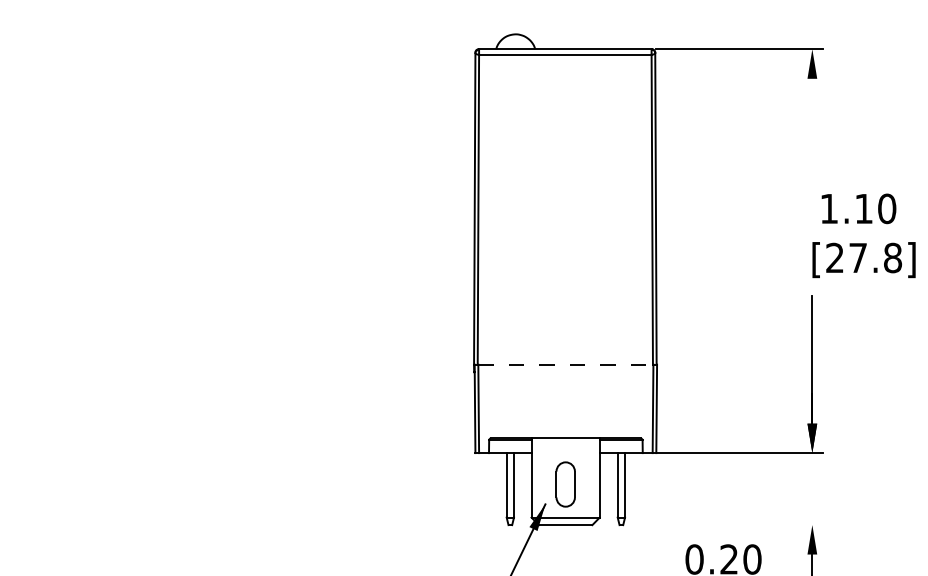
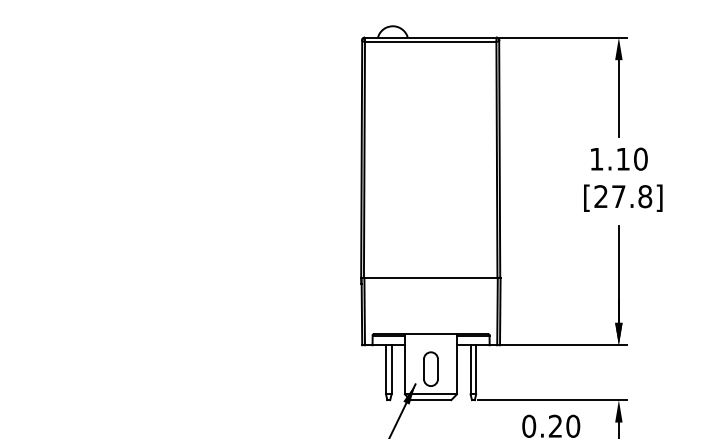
line: (811, 129) -> (618, 98), added
text: (864, 235) -> (623, 179), moved
line: (566, 364) -> (431, 277), dashed -> solid
line: (725, 525) -> (552, 400), added

